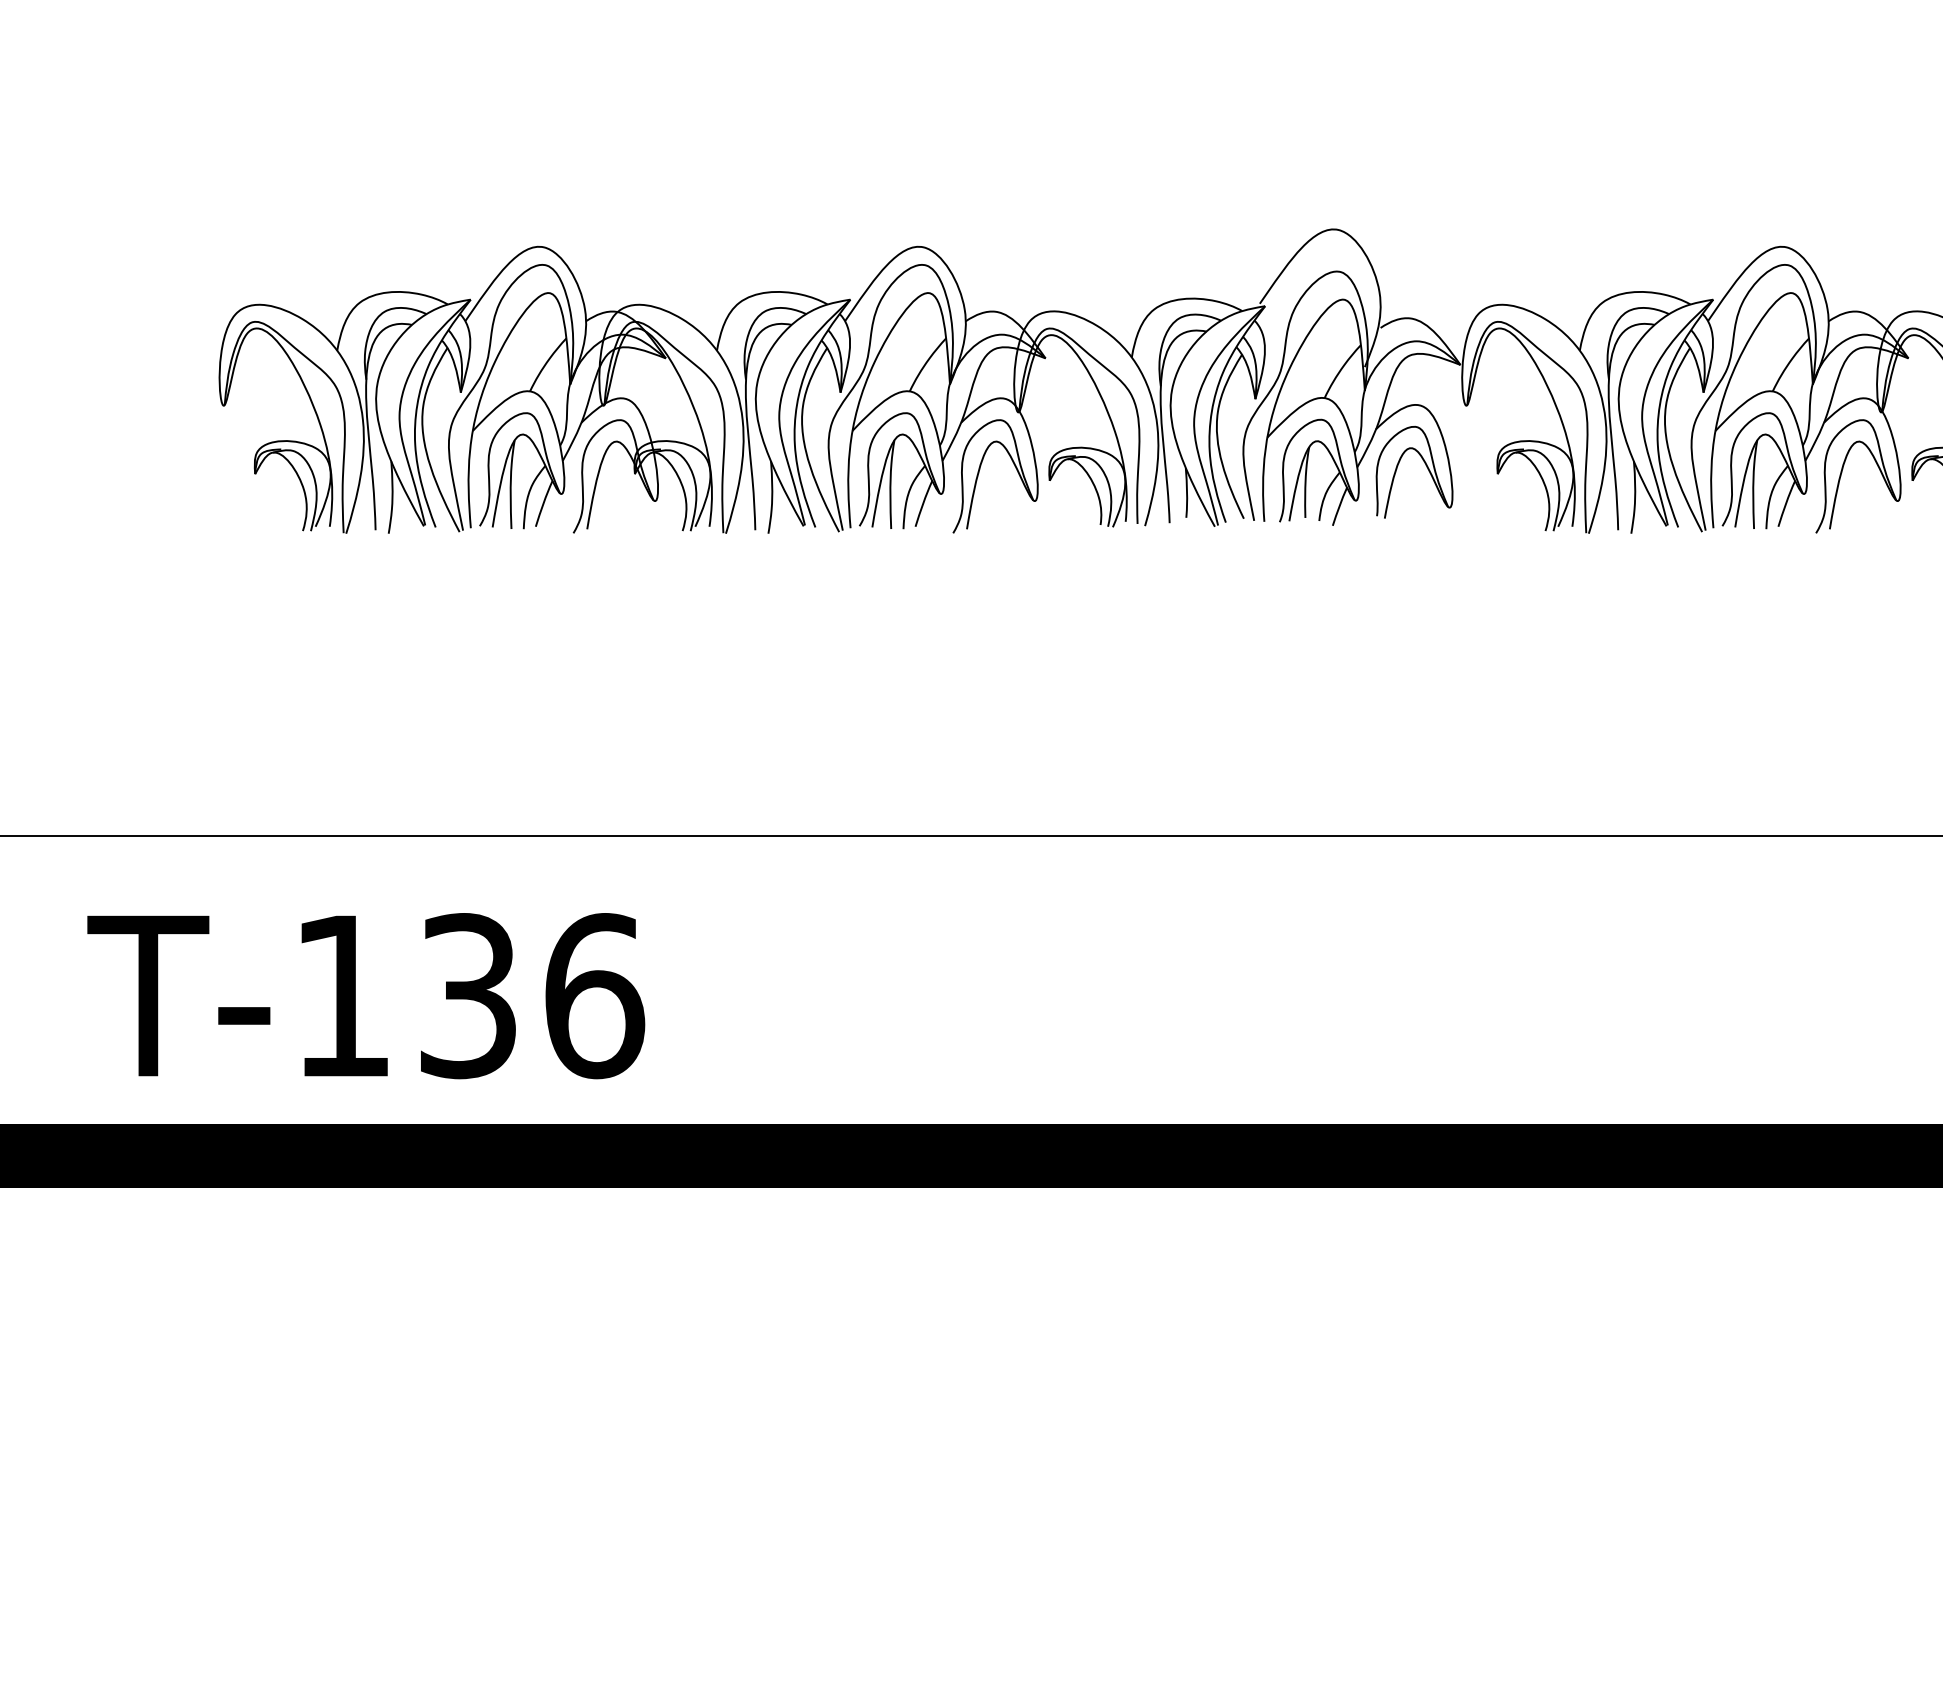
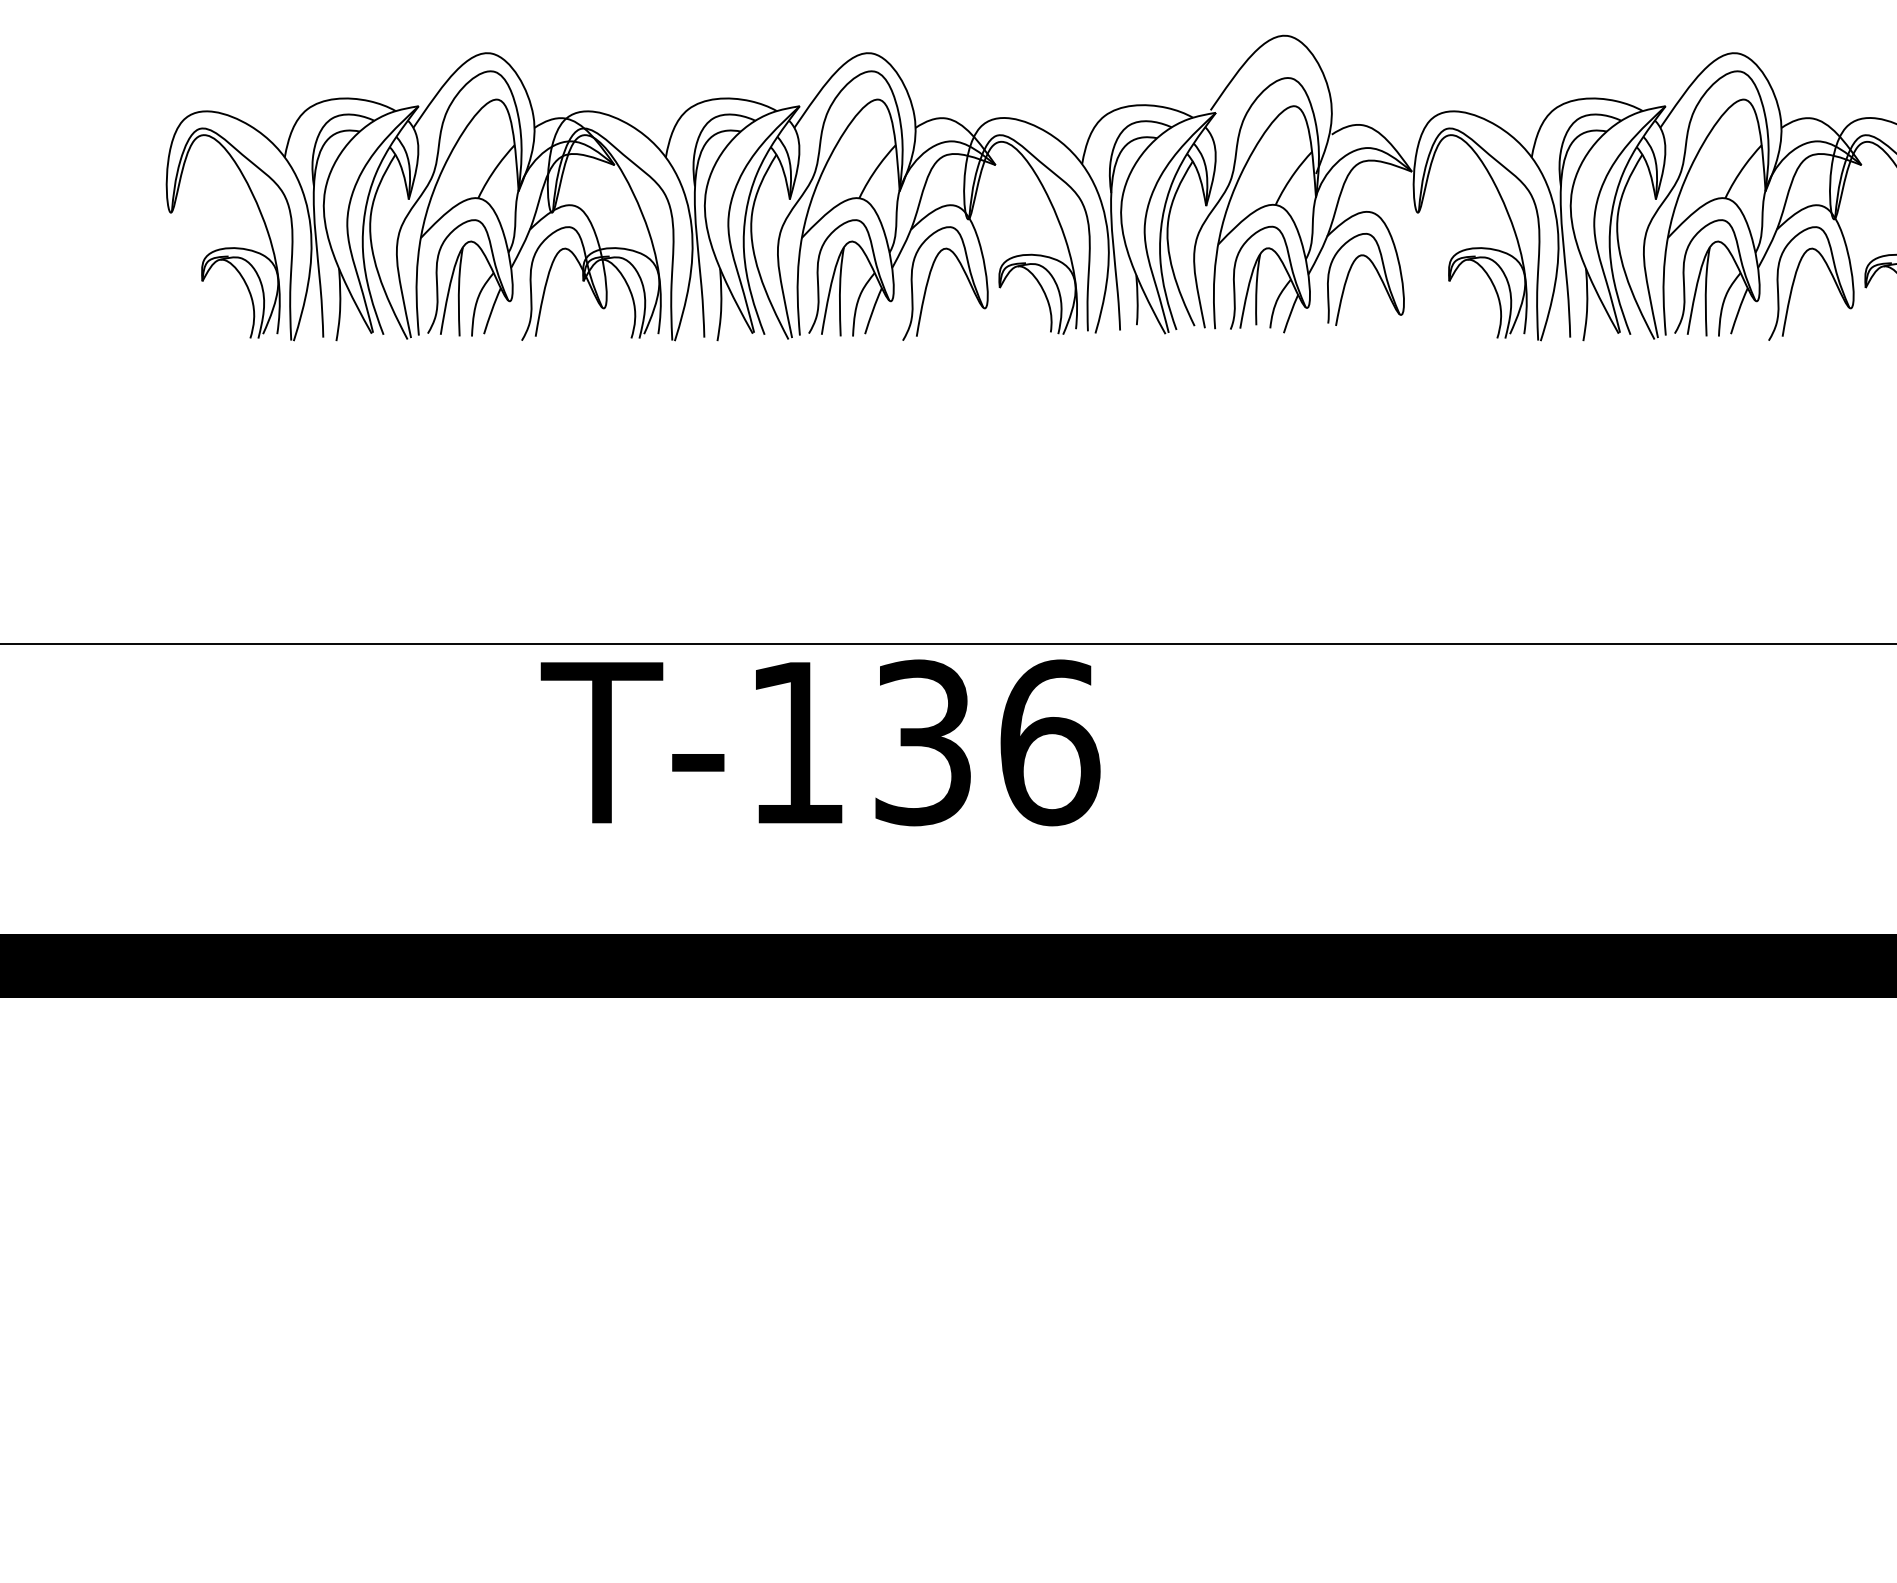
text: (366, 996) -> (820, 743), moved

